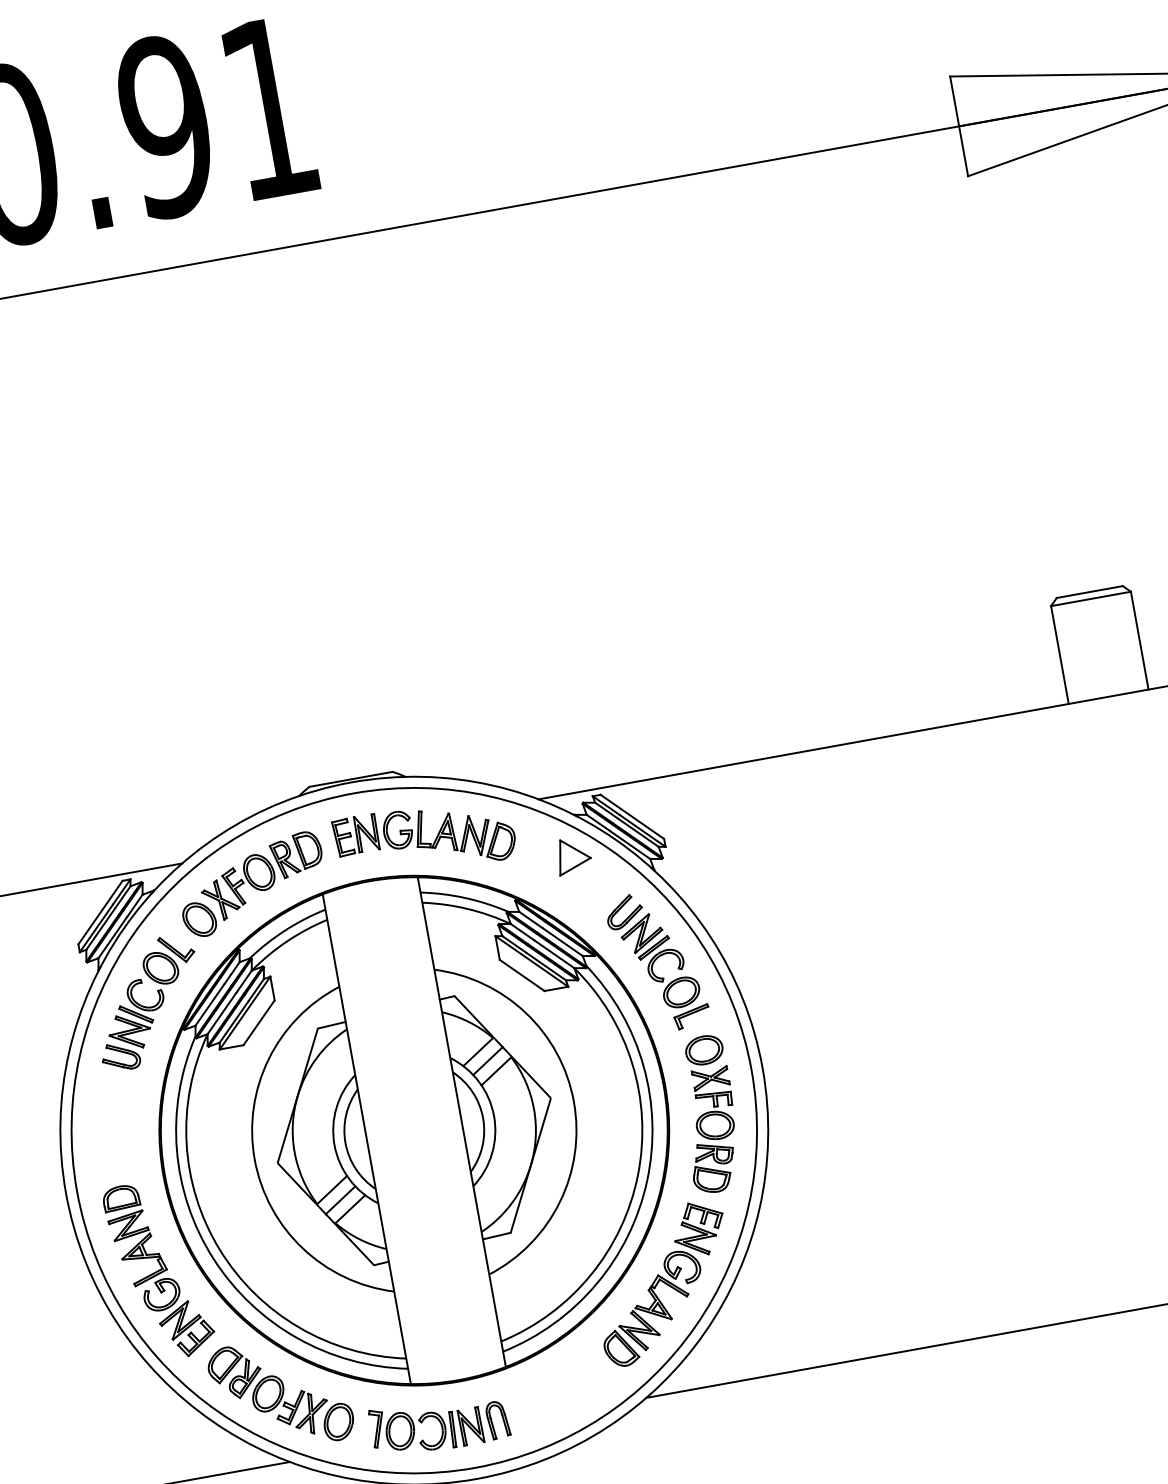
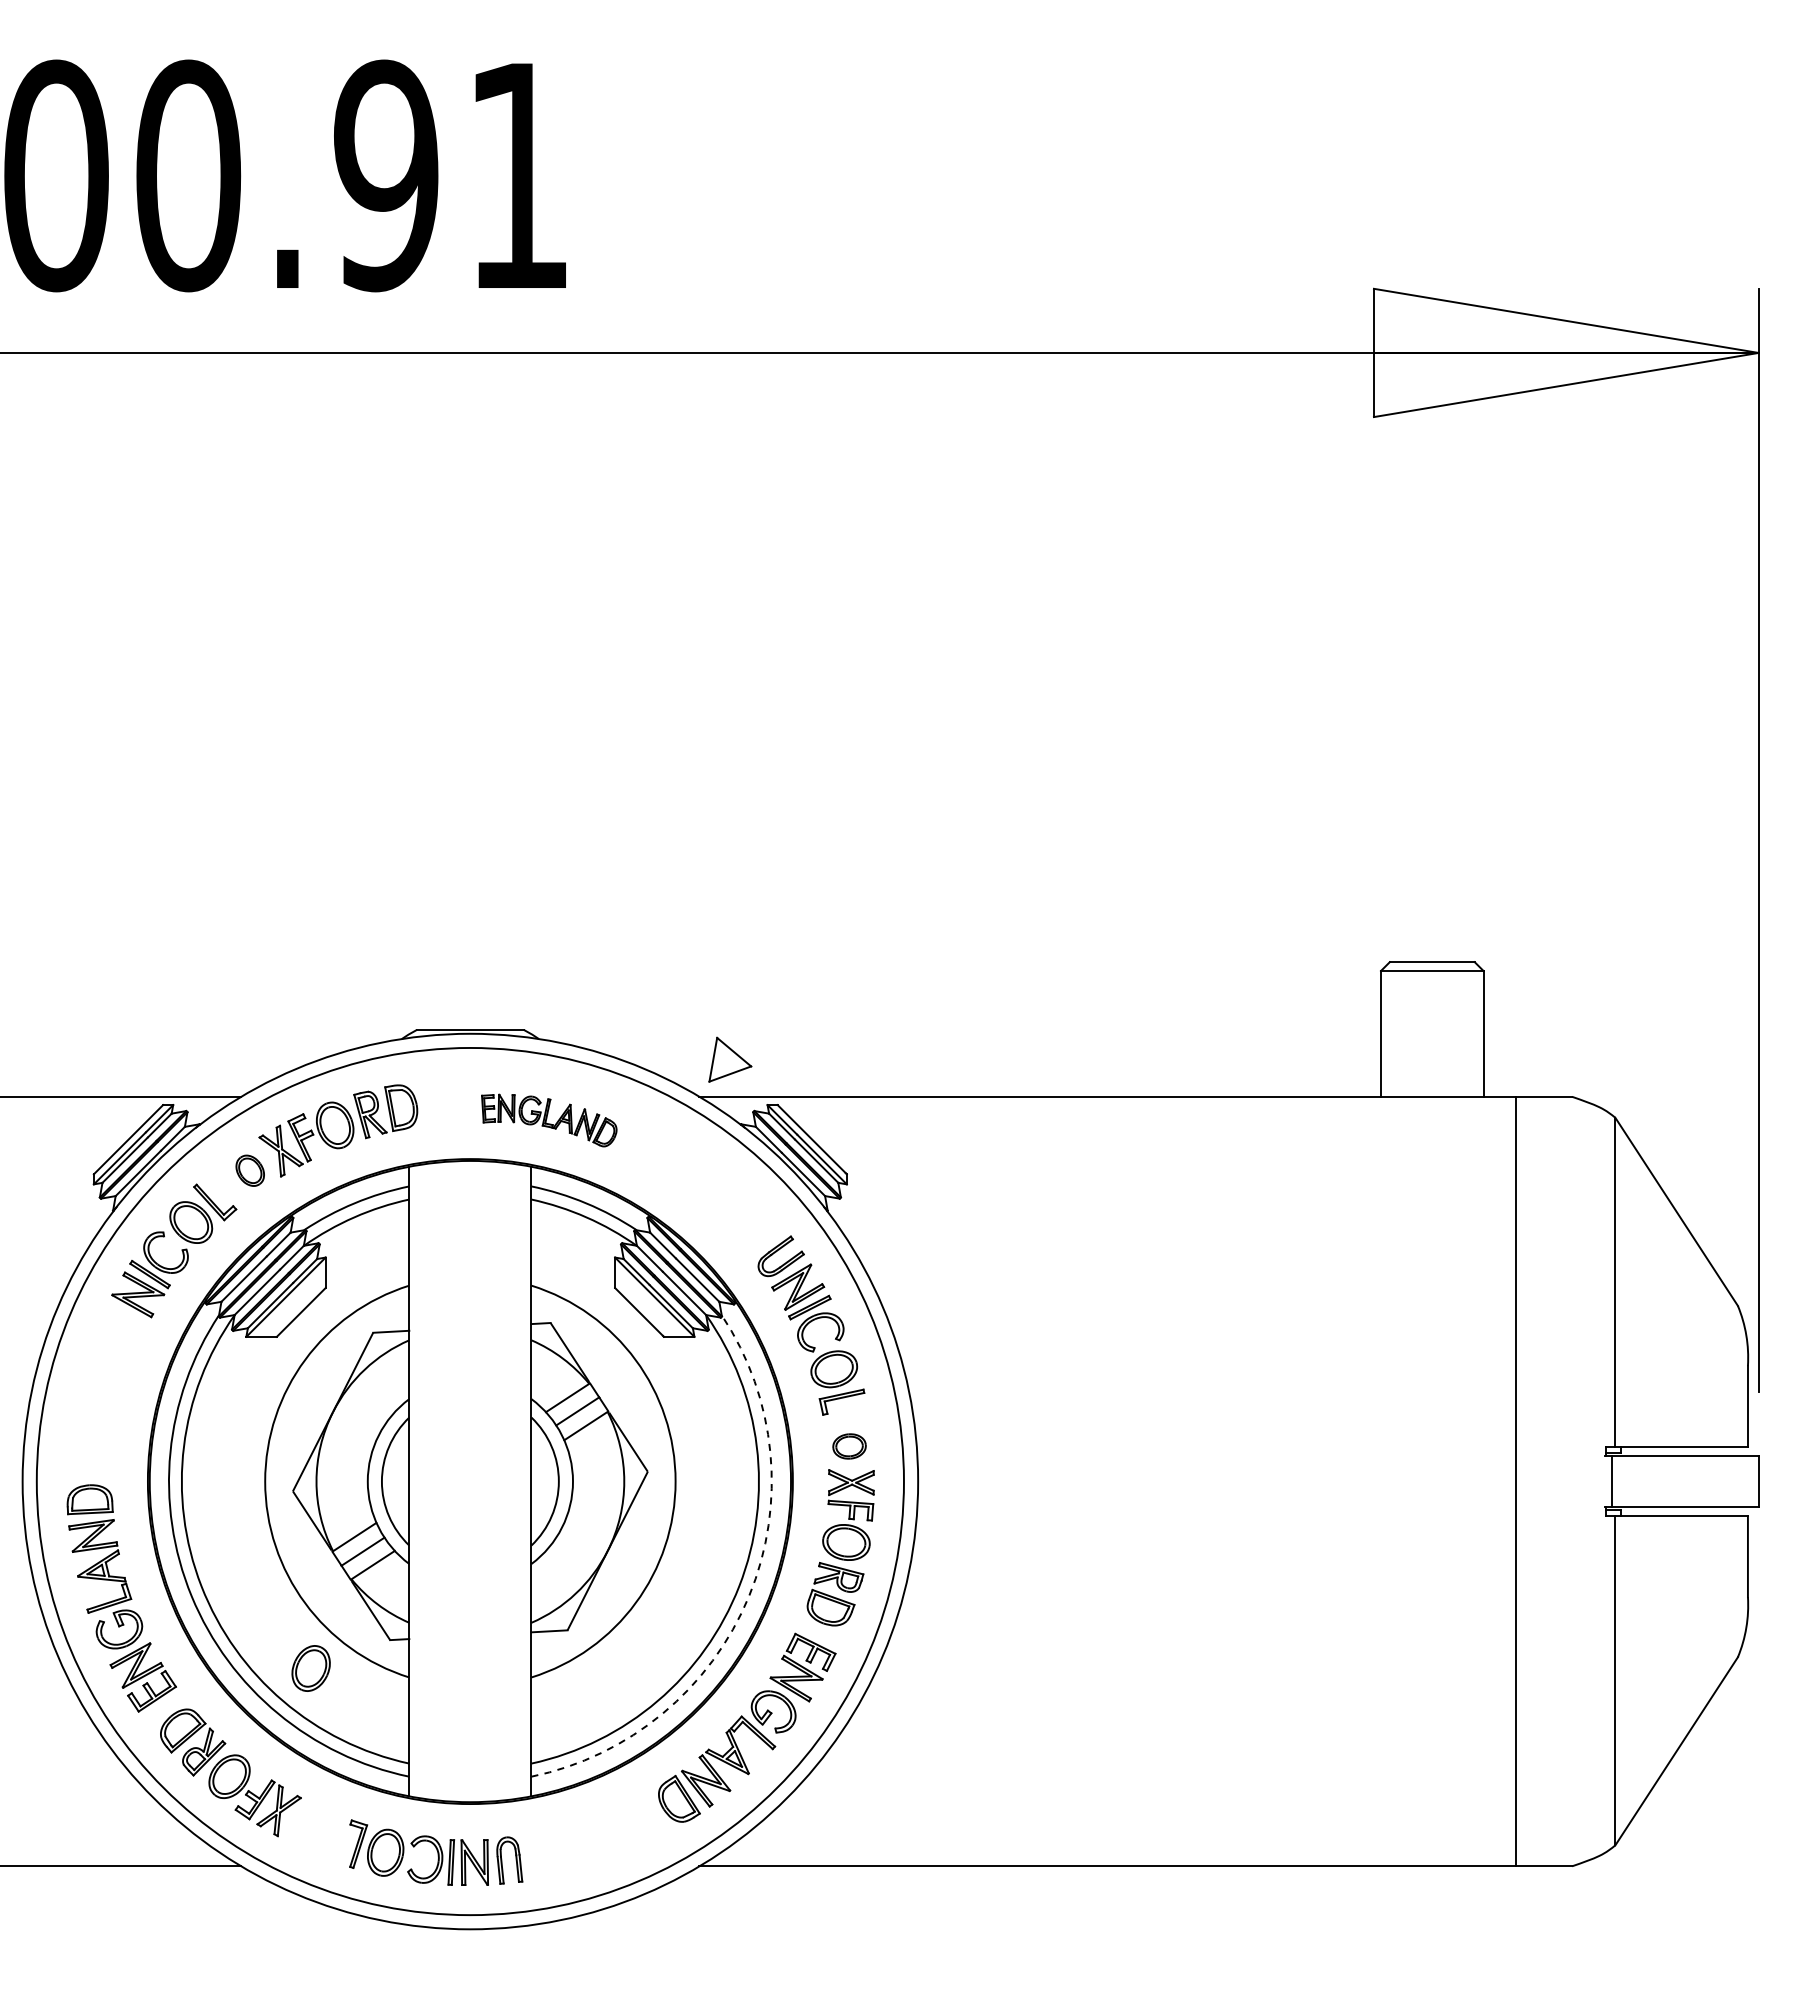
part: (425, 838) -> (549, 1120), size x0.6
part: (573, 855) -> (730, 1059), moved
part: (198, 919) -> (249, 1170), size x0.7
part: (704, 1050) -> (849, 1446), size x0.7
part: (120, 1056) -> (120, 1323), removed
arc: (647, 1181) -> (749, 1596), solid -> dashed
part: (338, 1422) -> (310, 1668), moved

